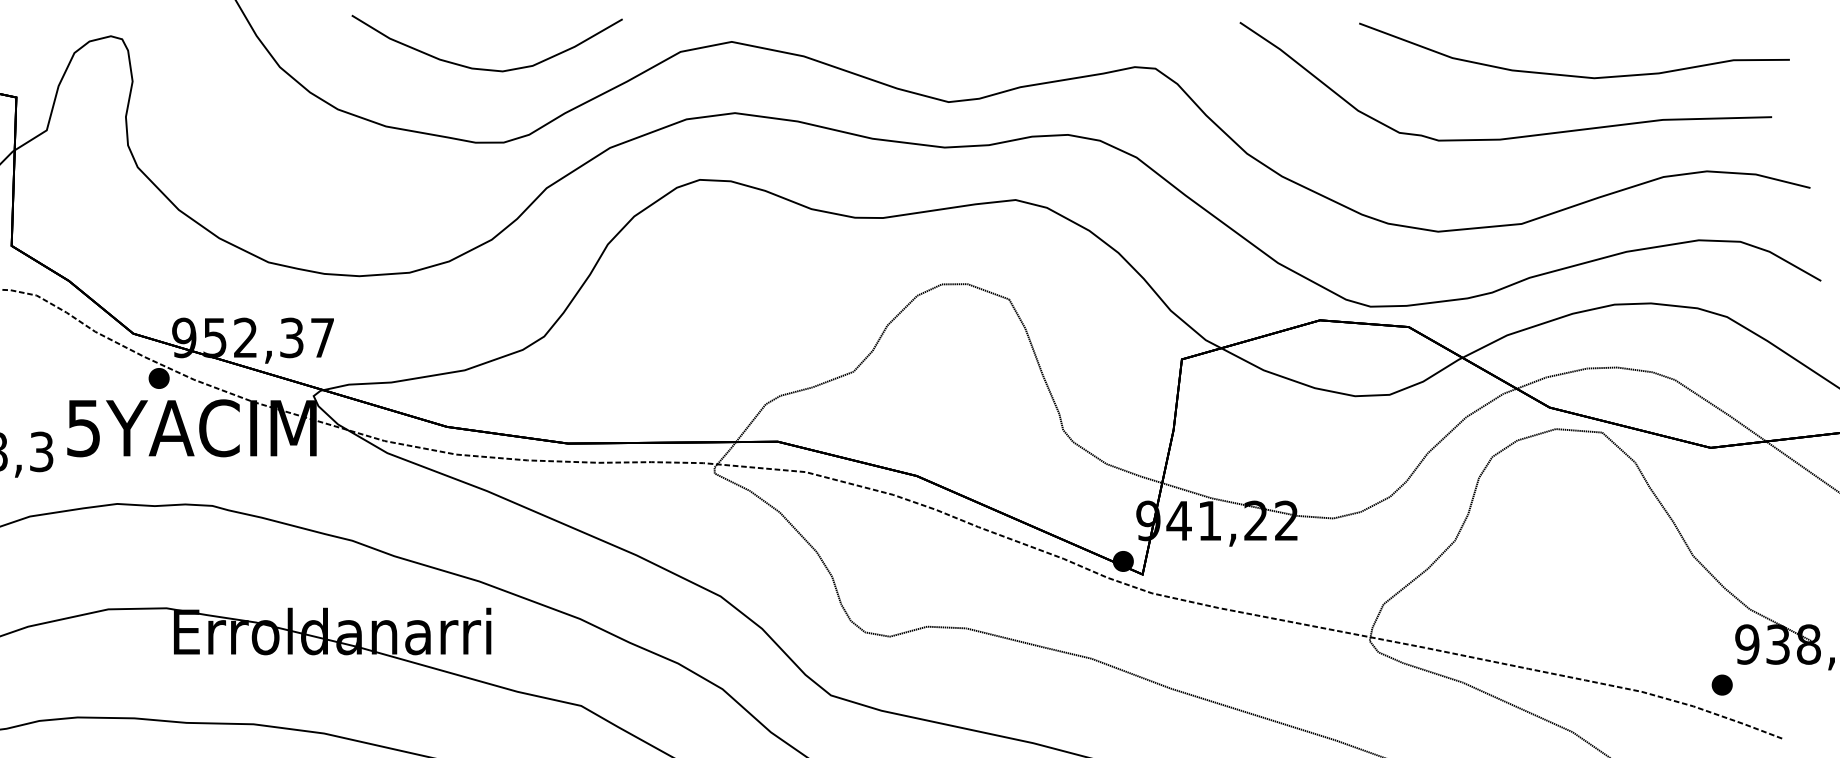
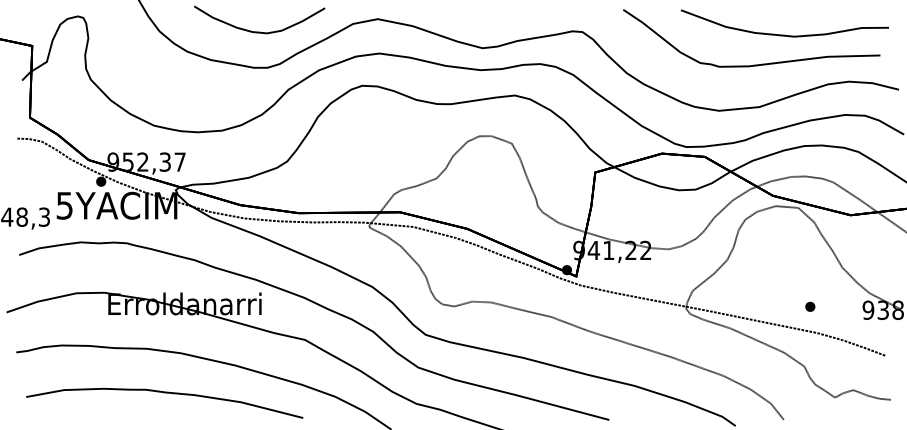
part: (1722, 684) -> (810, 306), moved

